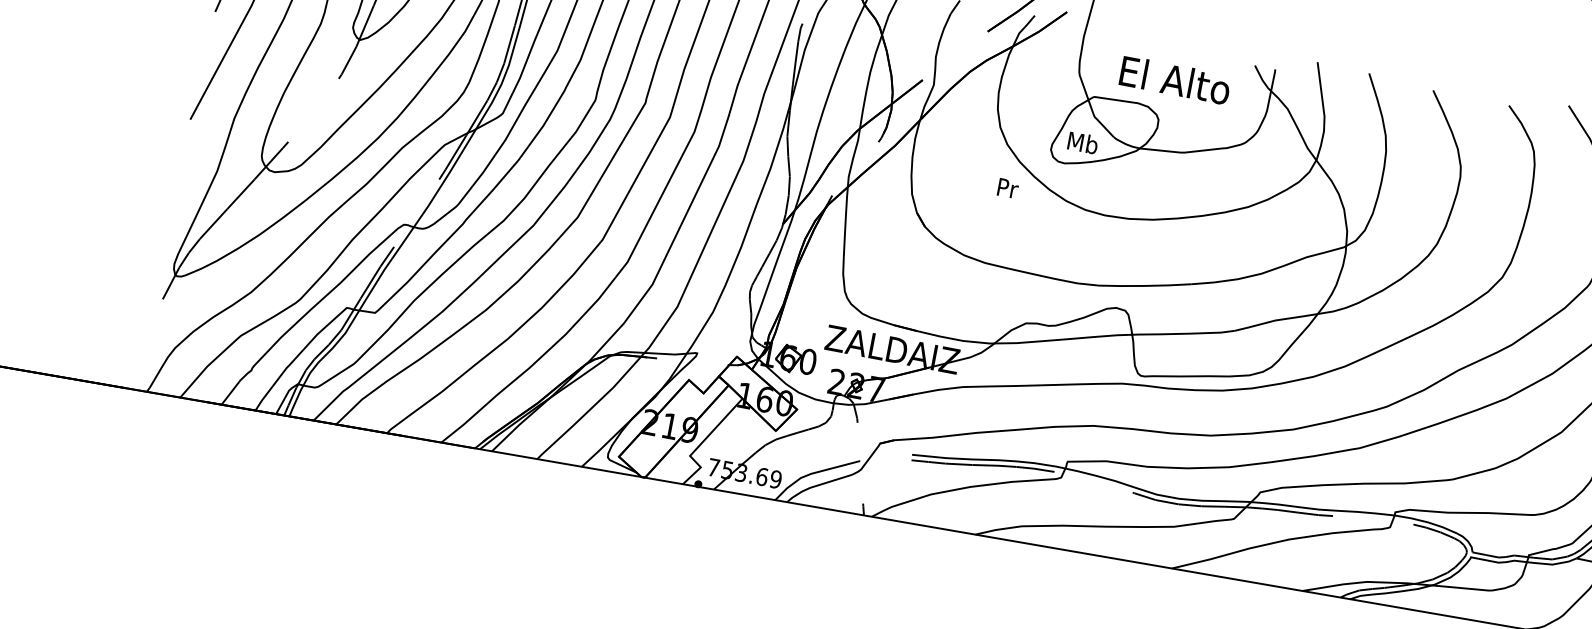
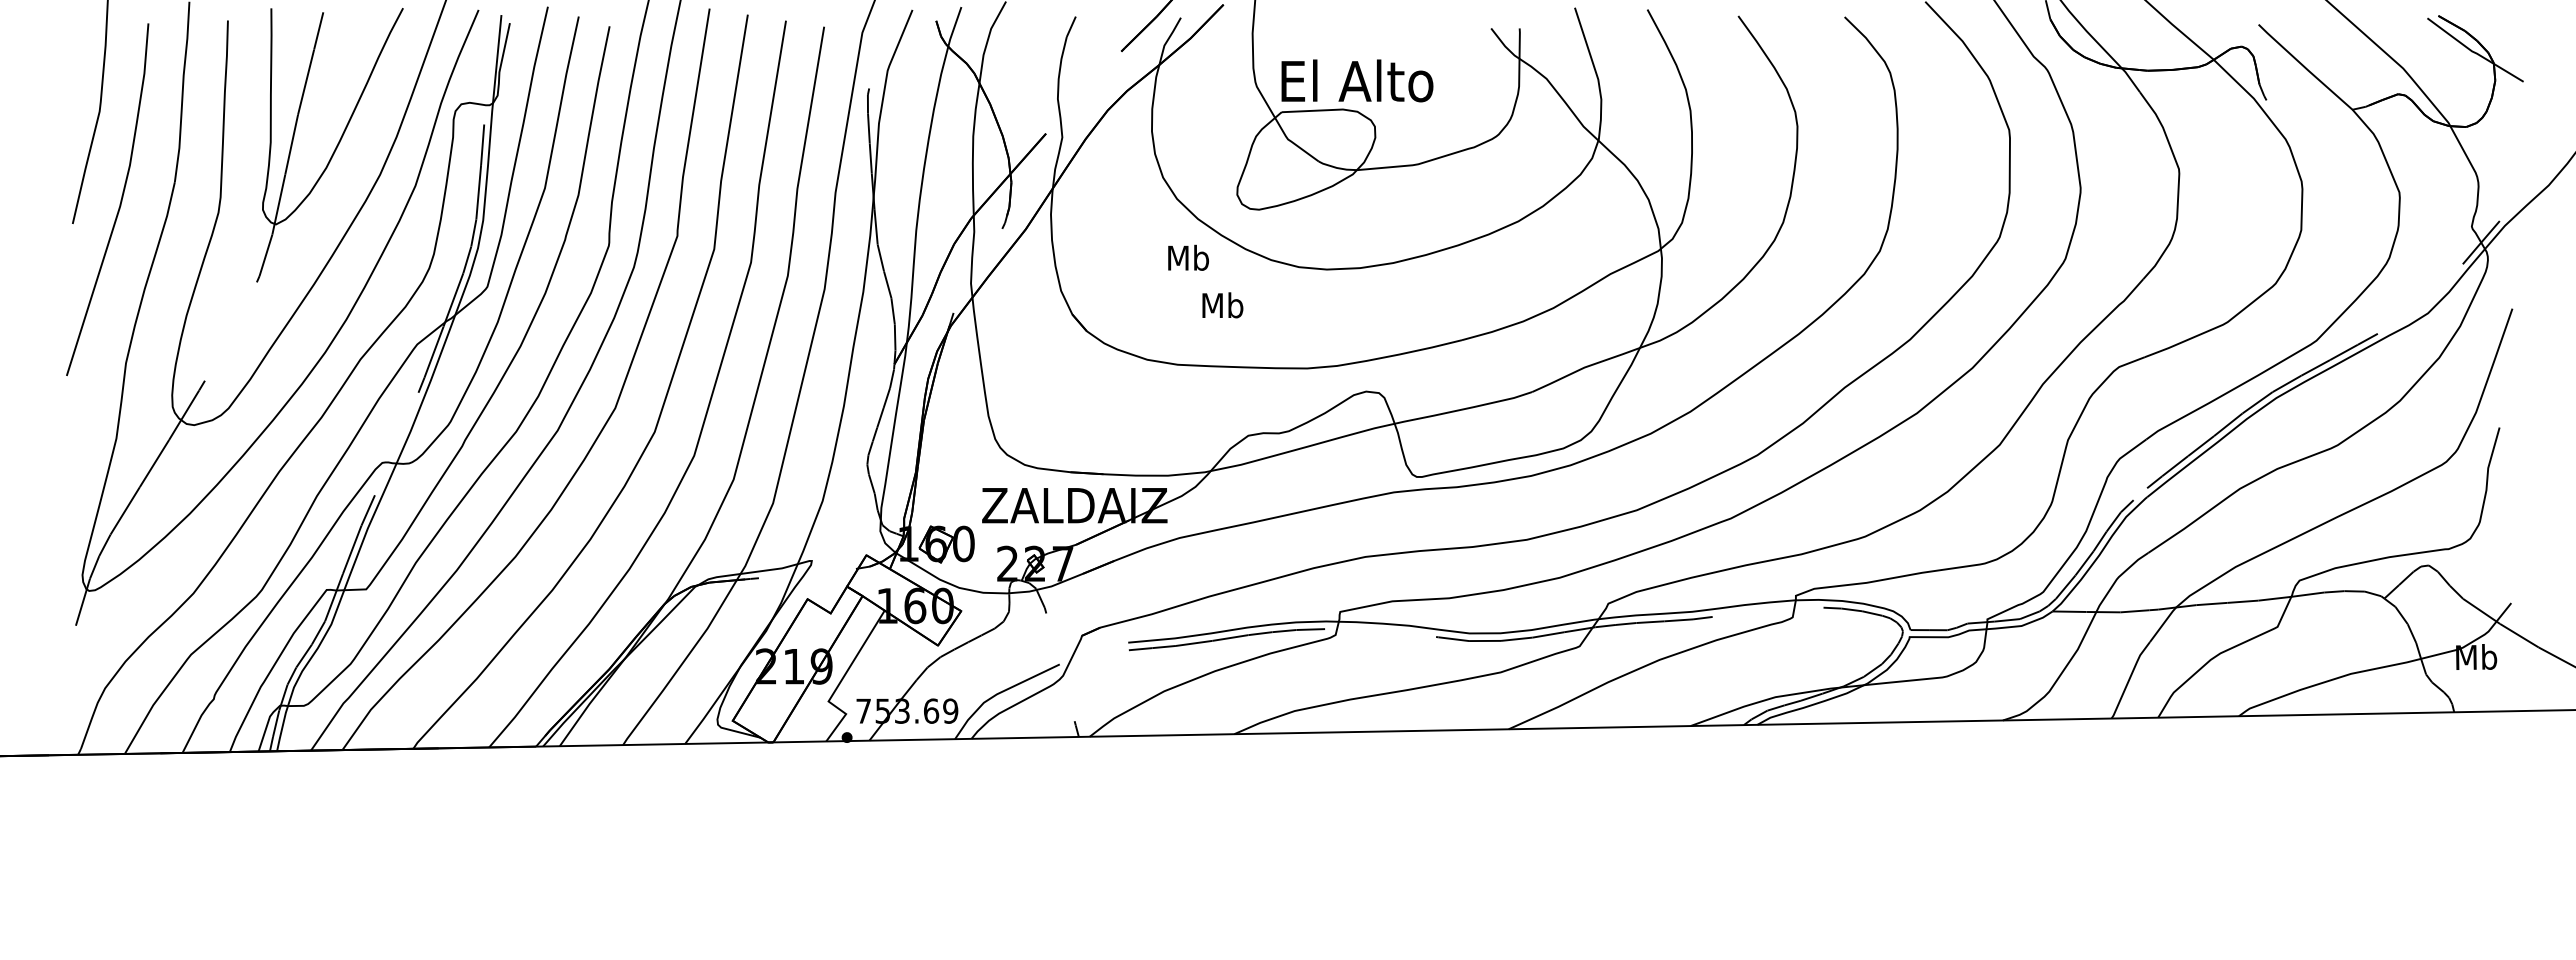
text: (1175, 80) -> (1357, 80), moved
text: (1082, 143) -> (1222, 305), moved
text: (1007, 187) -> (1188, 257), Pr -> Mb

